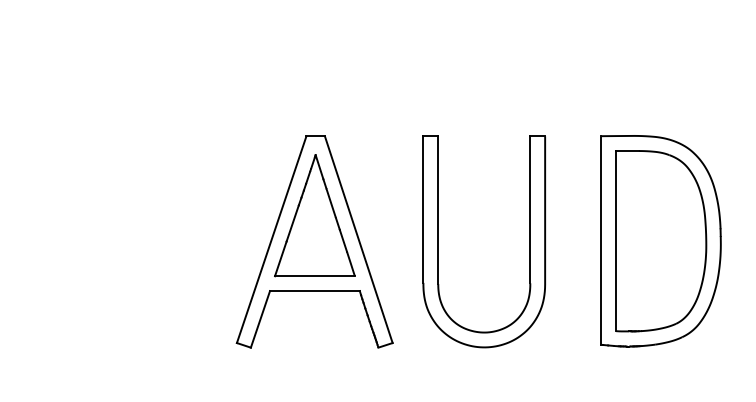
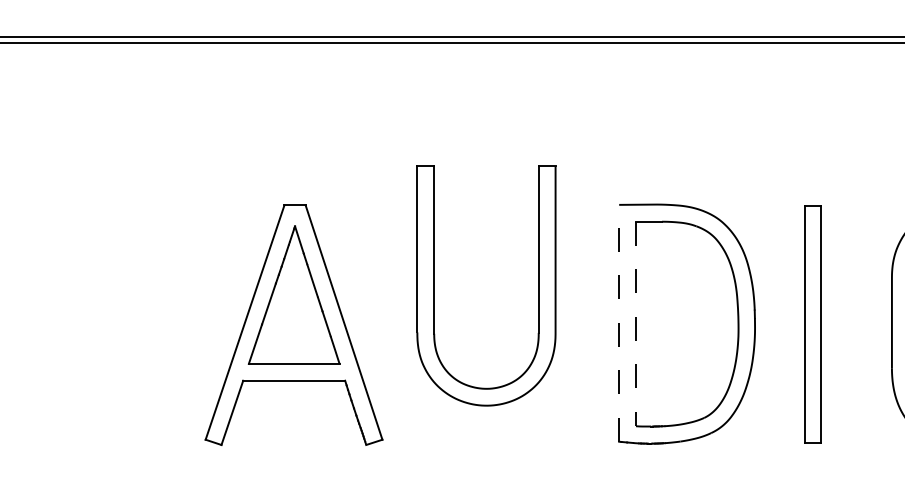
line: (601, 239) -> (619, 322), solid -> dashed
part: (438, 241) -> (434, 285), moved
line: (616, 241) -> (636, 324), solid -> dashed

